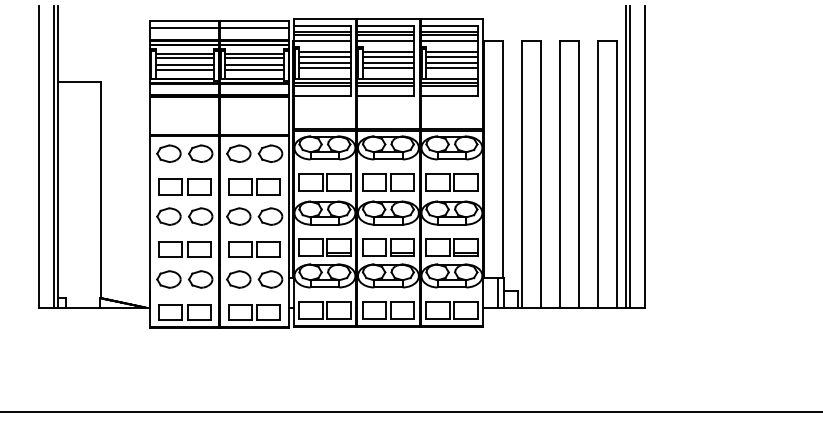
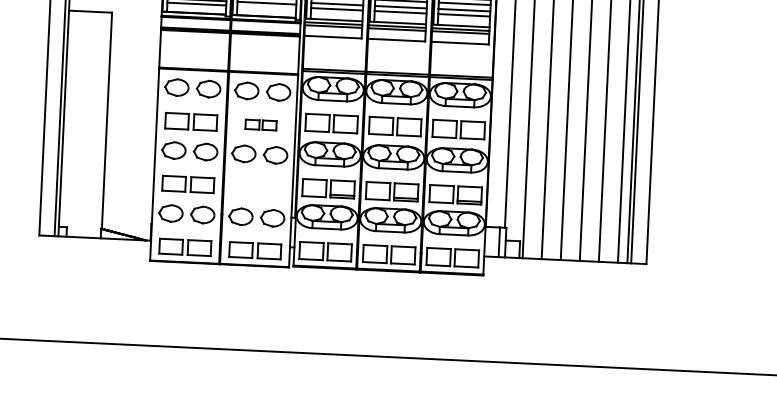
line: (254, 69) -> (266, 7), removed
part: (254, 186) -> (260, 124), size x0.6
part: (254, 249) -> (257, 187), removed

